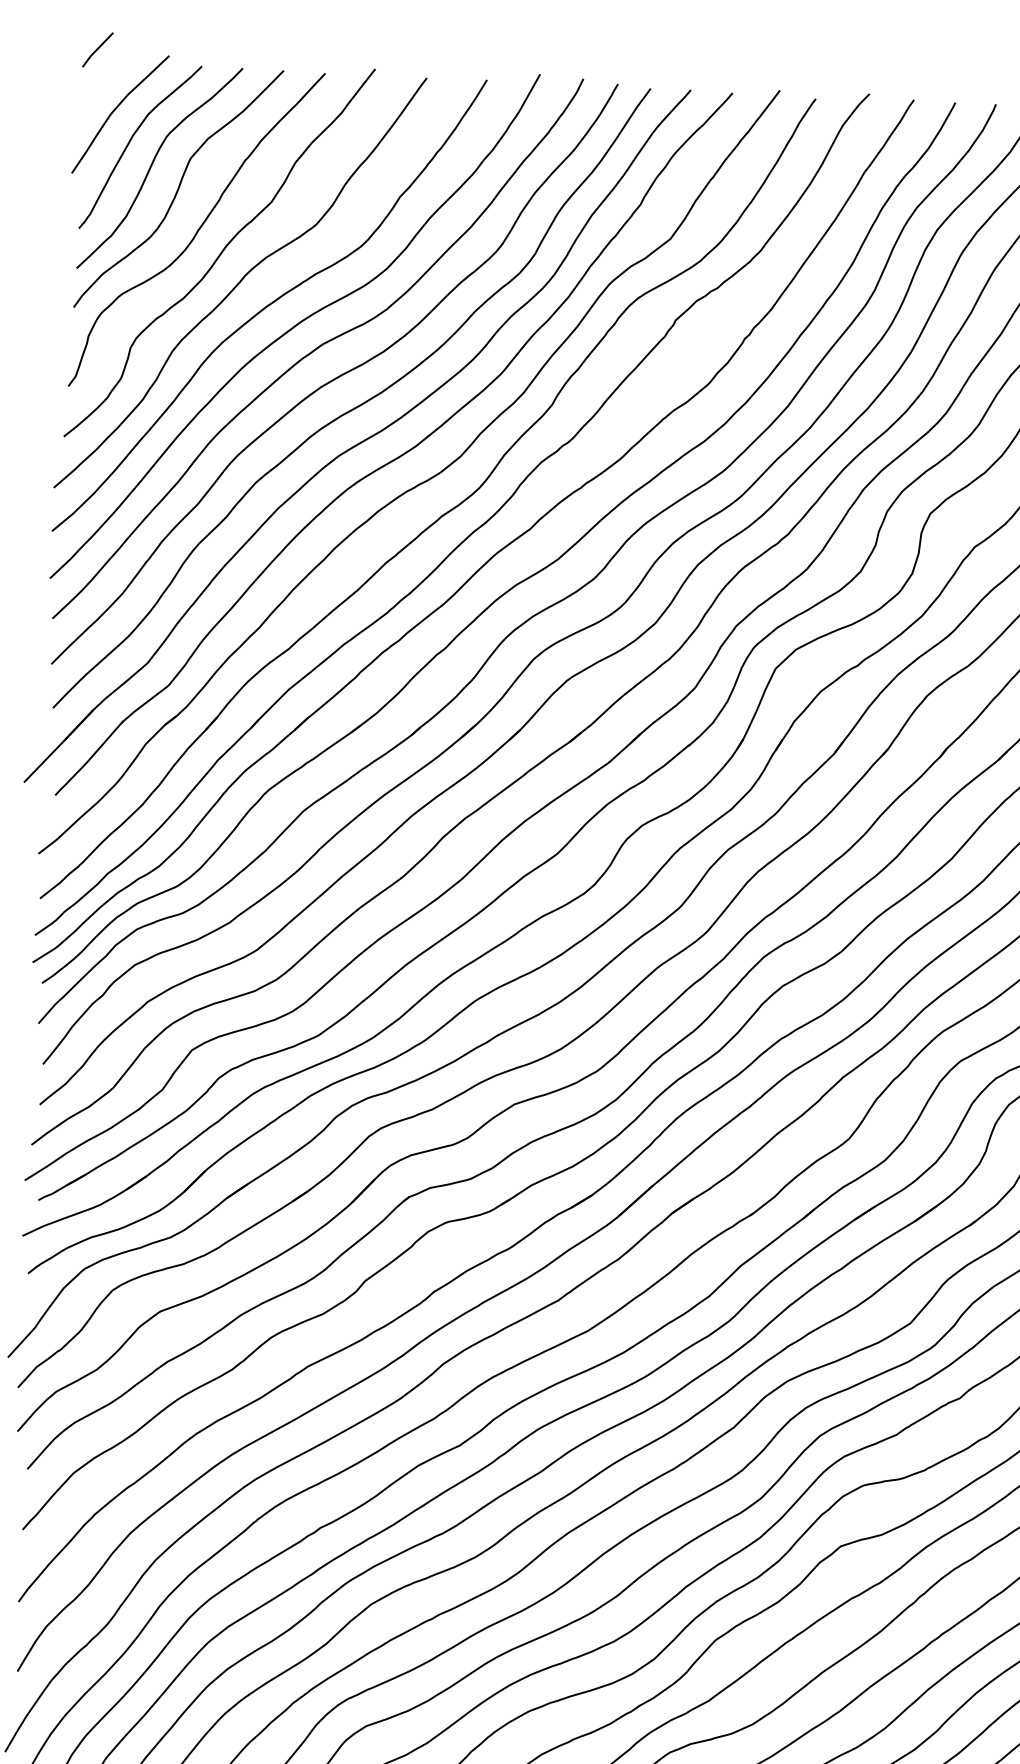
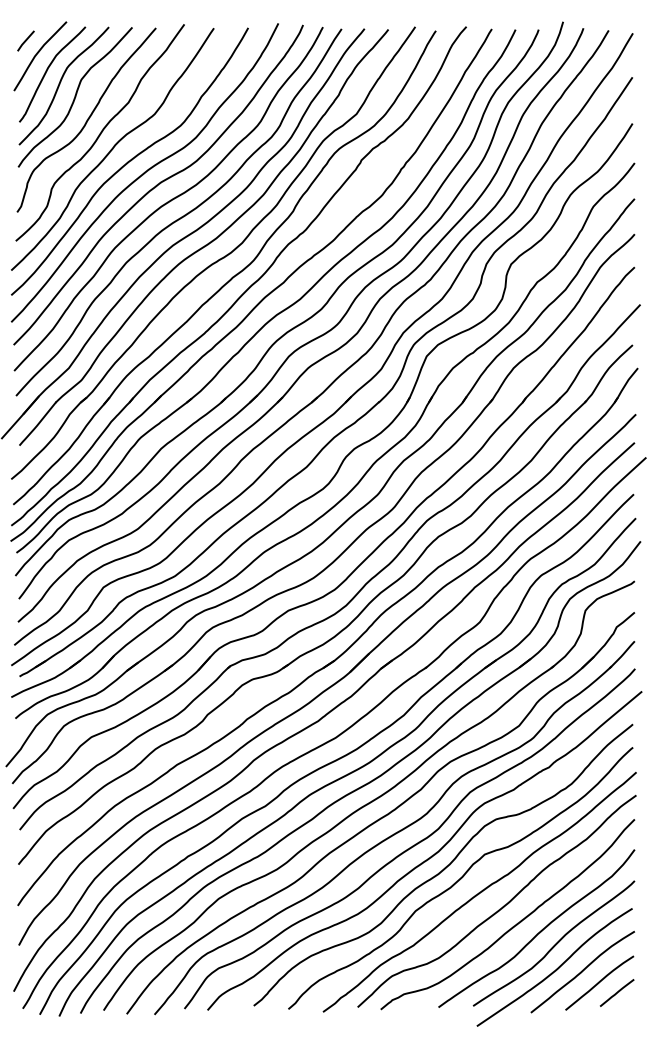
line: (97, 48) -> (25, 40), moved

